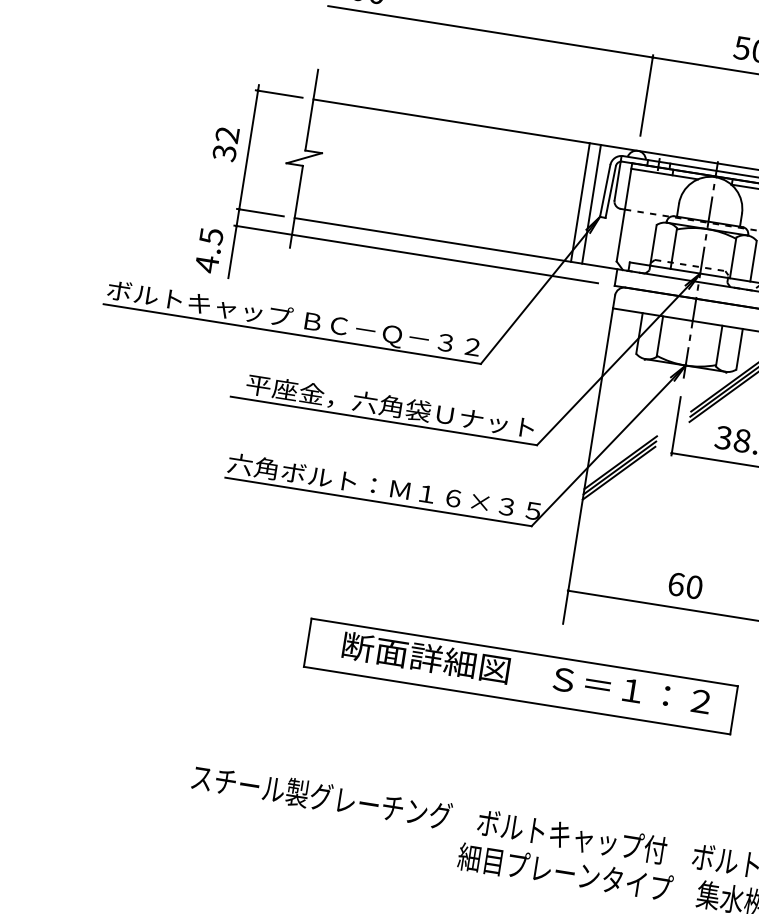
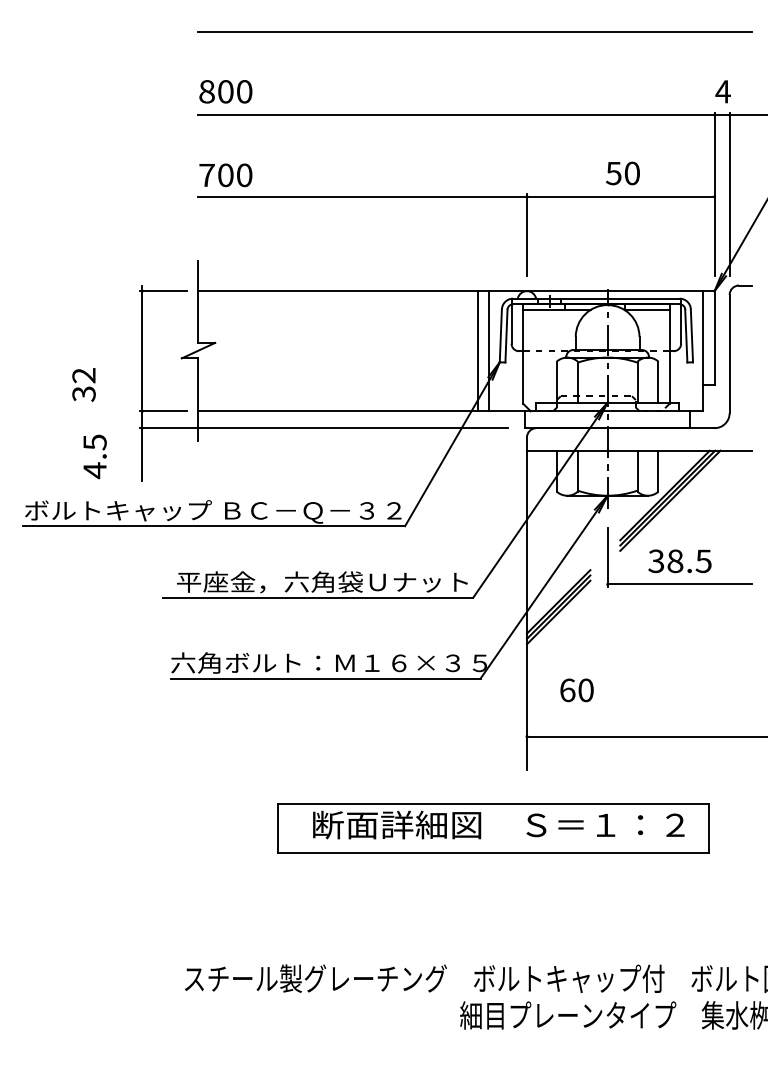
text: (225, 143) -> (83, 384), moved
text: (208, 250) -> (94, 456), moved
text: (685, 585) -> (576, 690), moved

